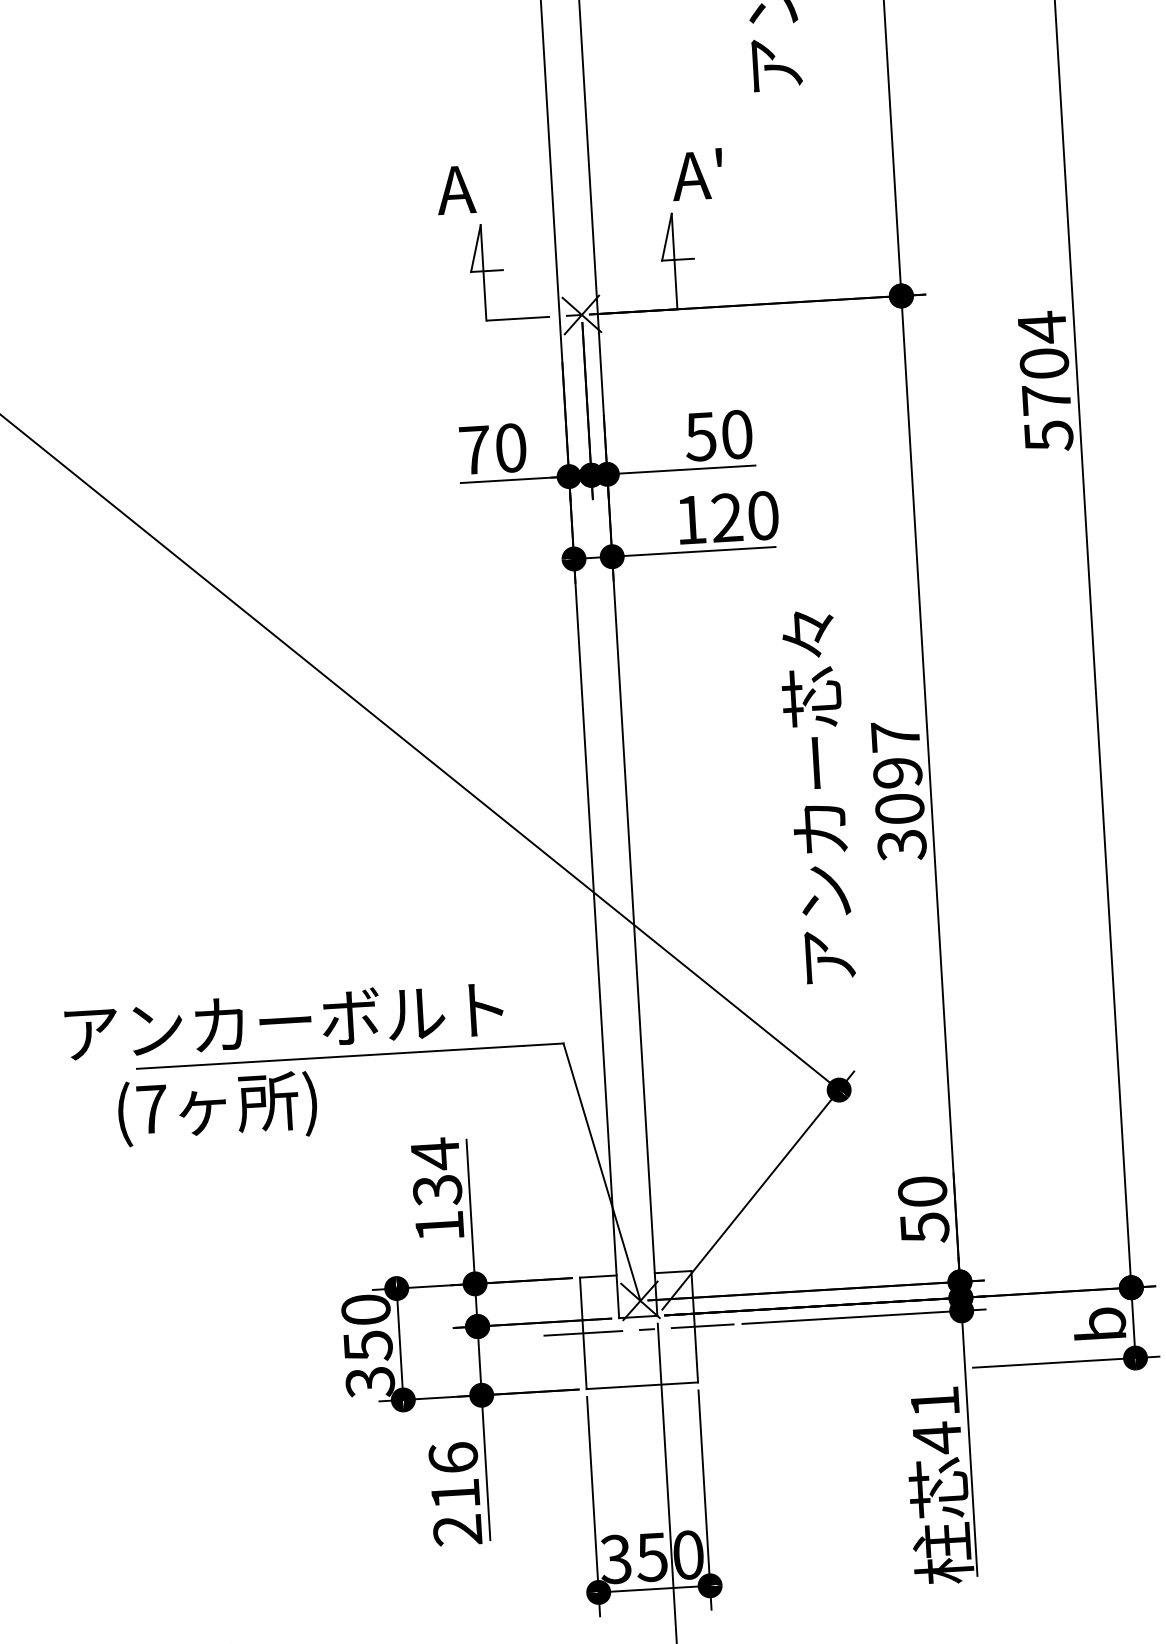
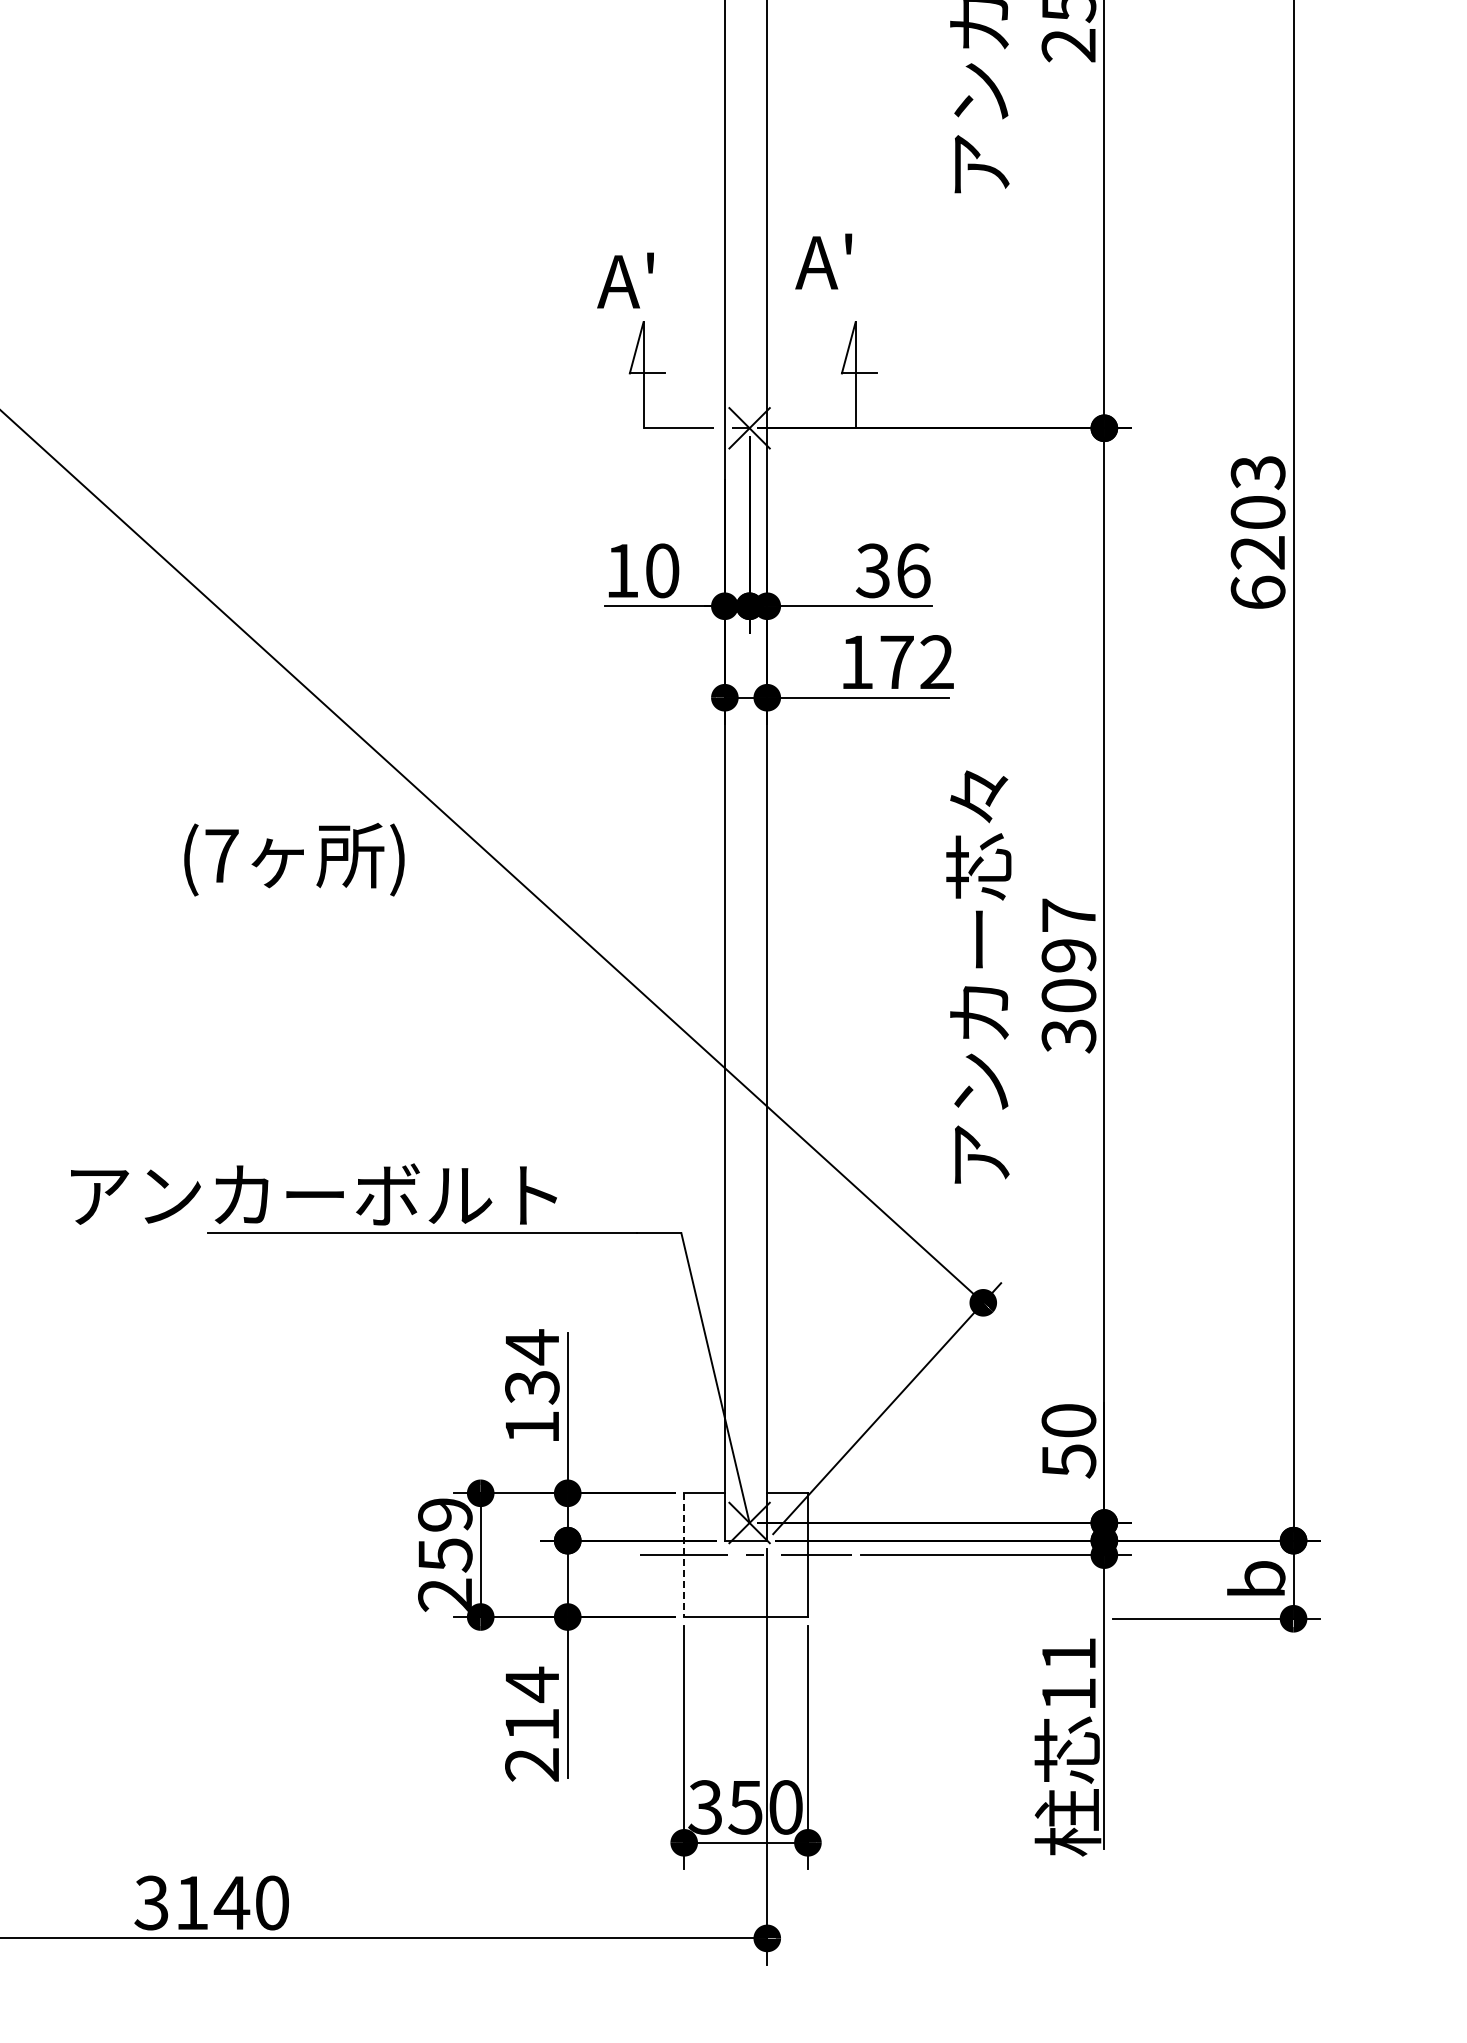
text: (483, 170) -> (650, 262), A -> A'
text: (697, 174) -> (823, 261), moved
text: (1044, 381) -> (1257, 532), 5704 -> 6203
text: (718, 435) -> (892, 570), 50 -> 36
text: (475, 449) -> (622, 570), 70 -> 10
text: (744, 516) -> (916, 662), 120 -> 172
text: (283, 1020) -> (313, 1194), moved
text: (217, 1108) -> (294, 859), moved
line: (583, 1333) -> (684, 1555), solid -> dashed
text: (368, 1346) -> (445, 1555), 350 -> 259
text: (936, 1438) -> (1068, 1694), 41 -> 11
text: (453, 1457) -> (532, 1684), 216 -> 214

